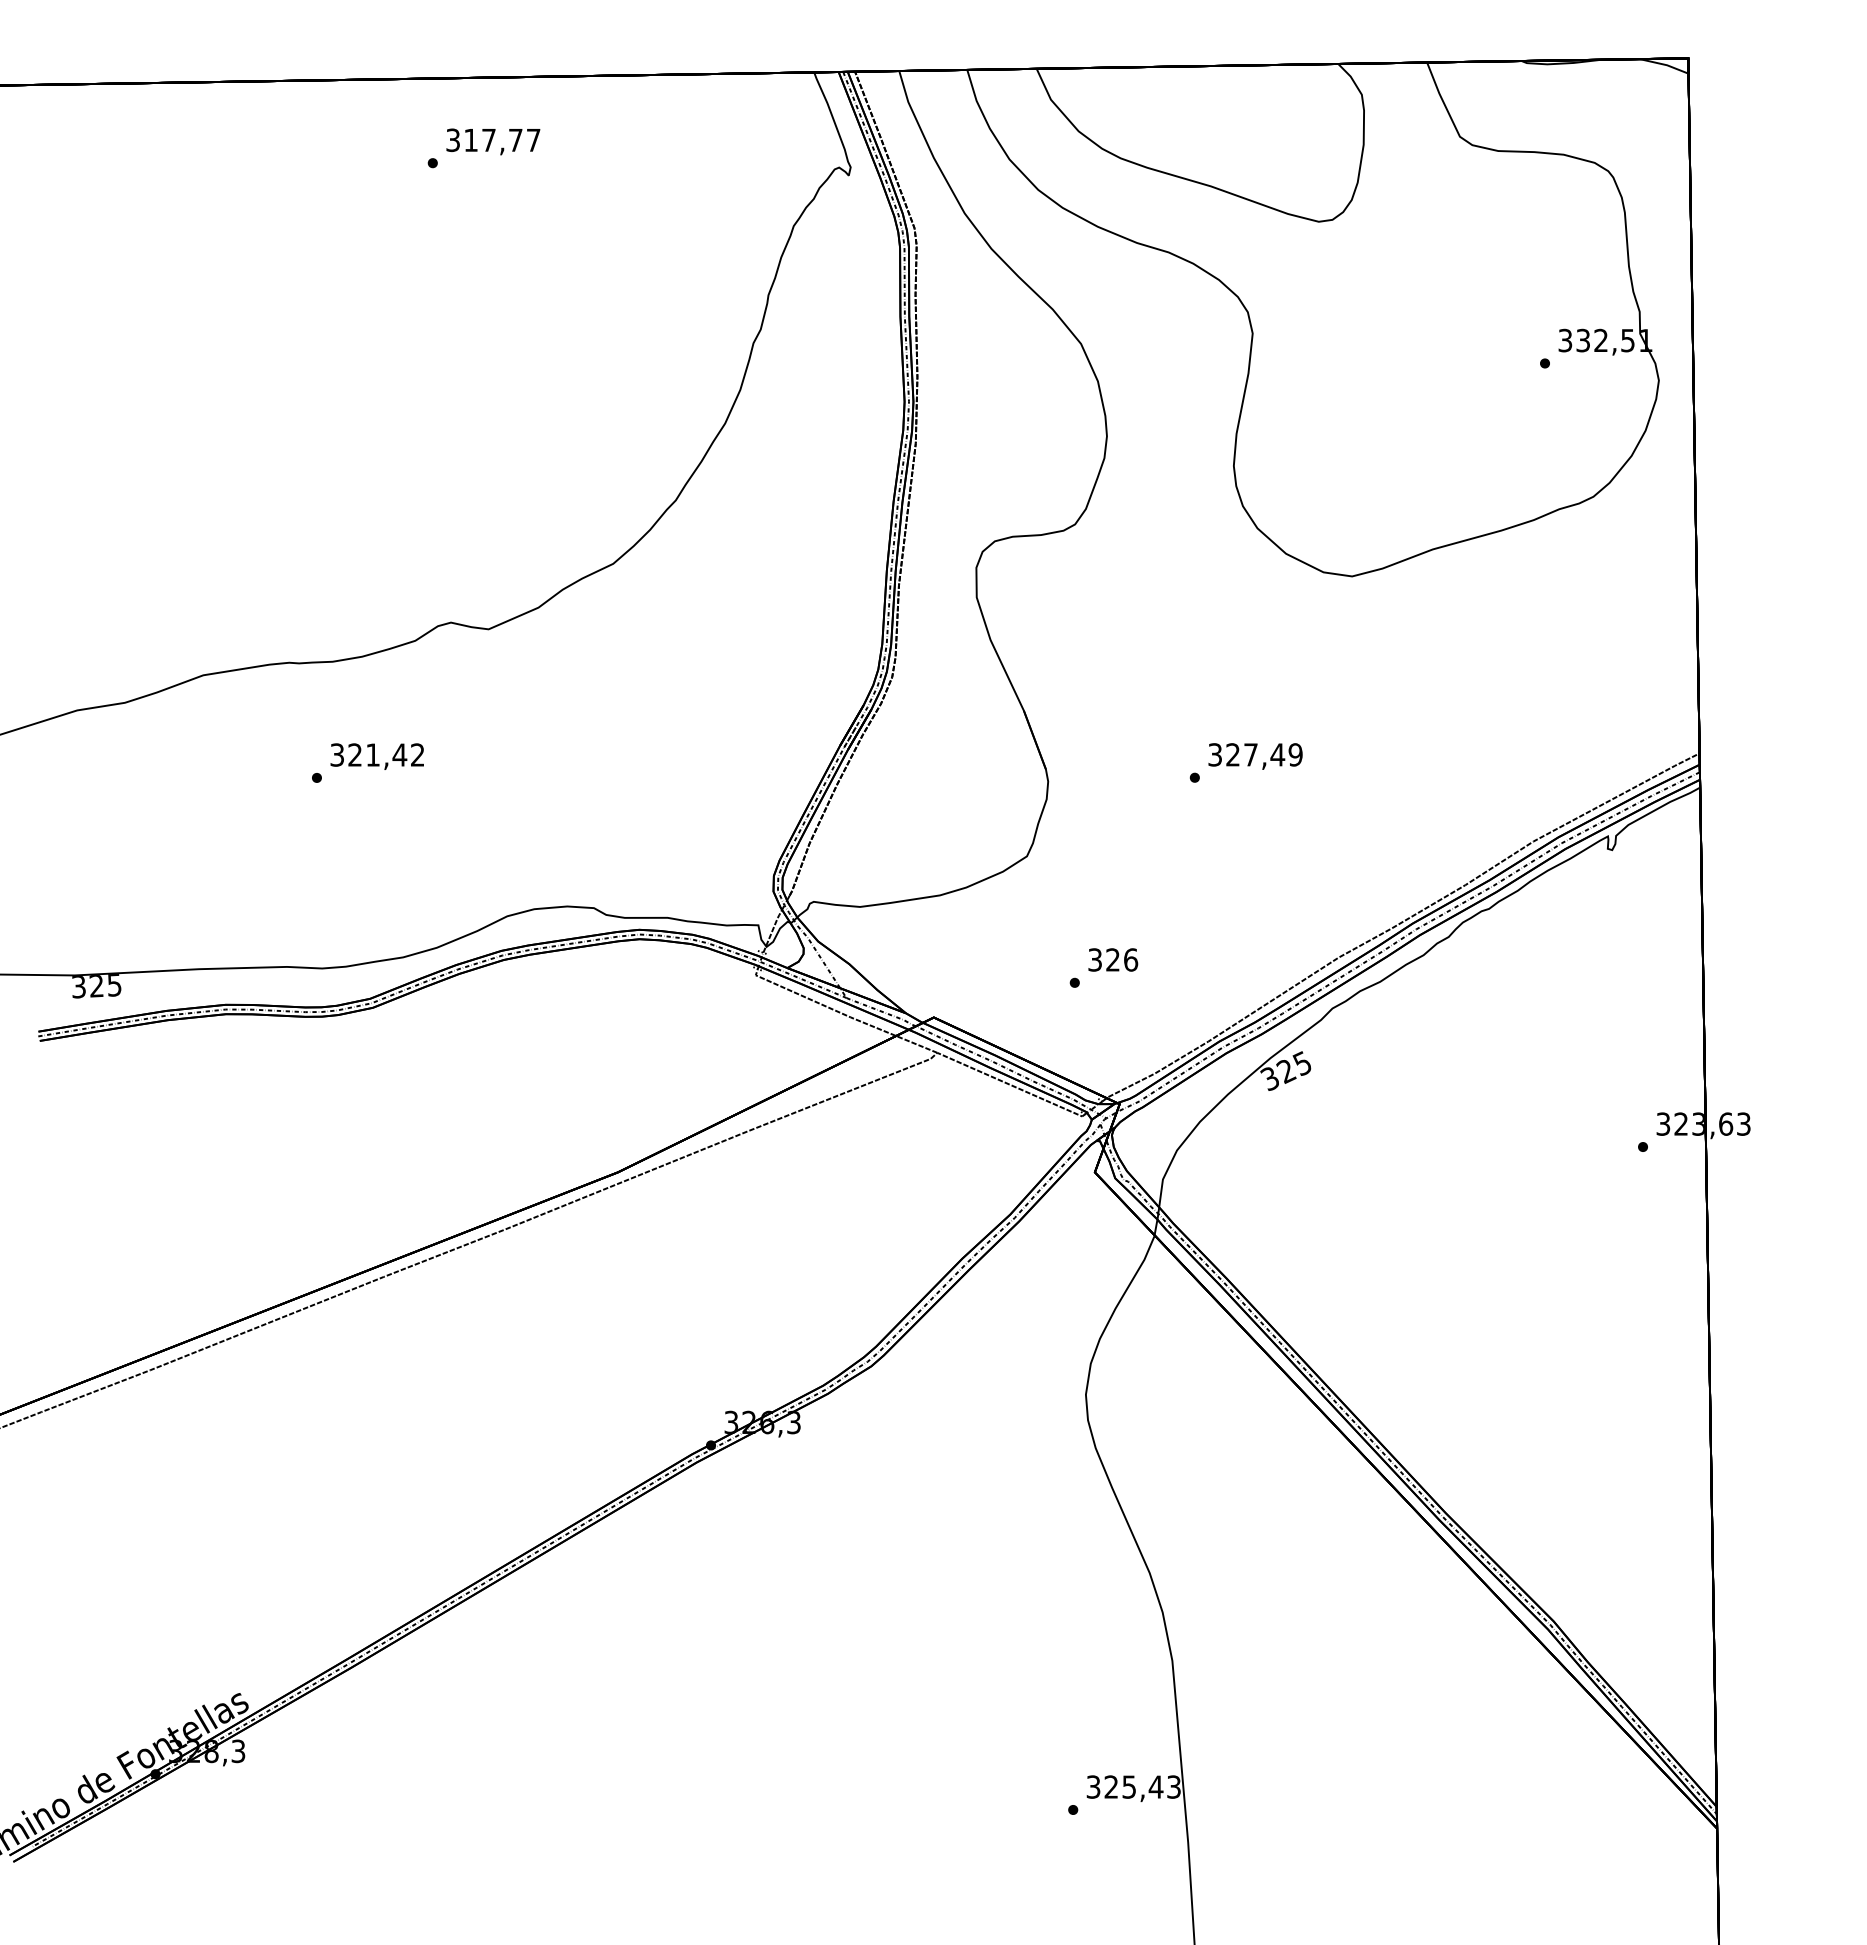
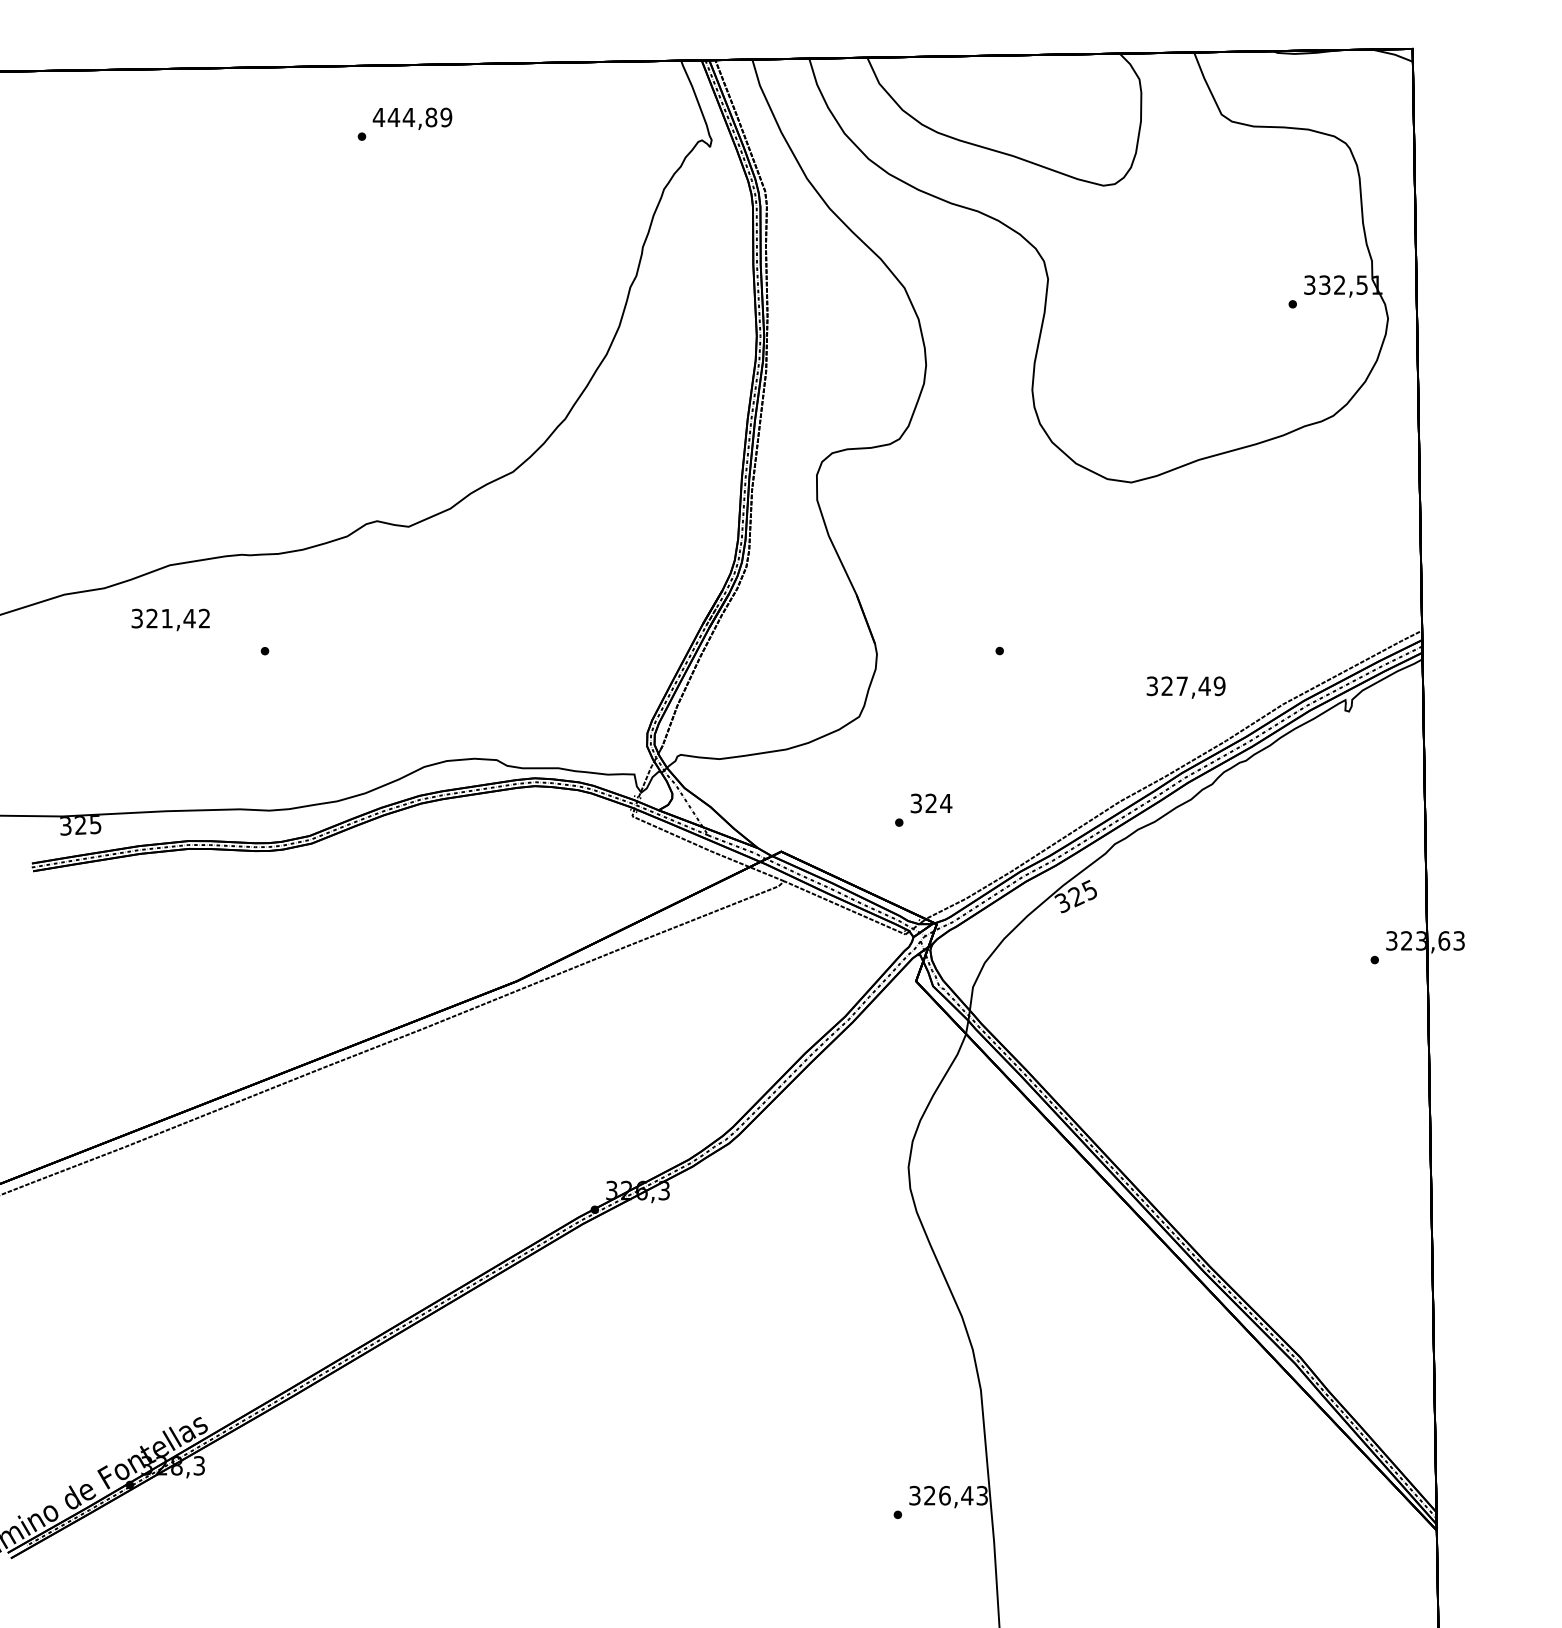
text: (492, 140) -> (411, 117), 317,77 -> 444,89
text: (376, 756) -> (170, 619), moved
text: (1255, 756) -> (1186, 687), moved
text: (1130, 959) -> (945, 803), 326 -> 324
text: (1129, 1786) -> (945, 1495), 325,43 -> 326,43

